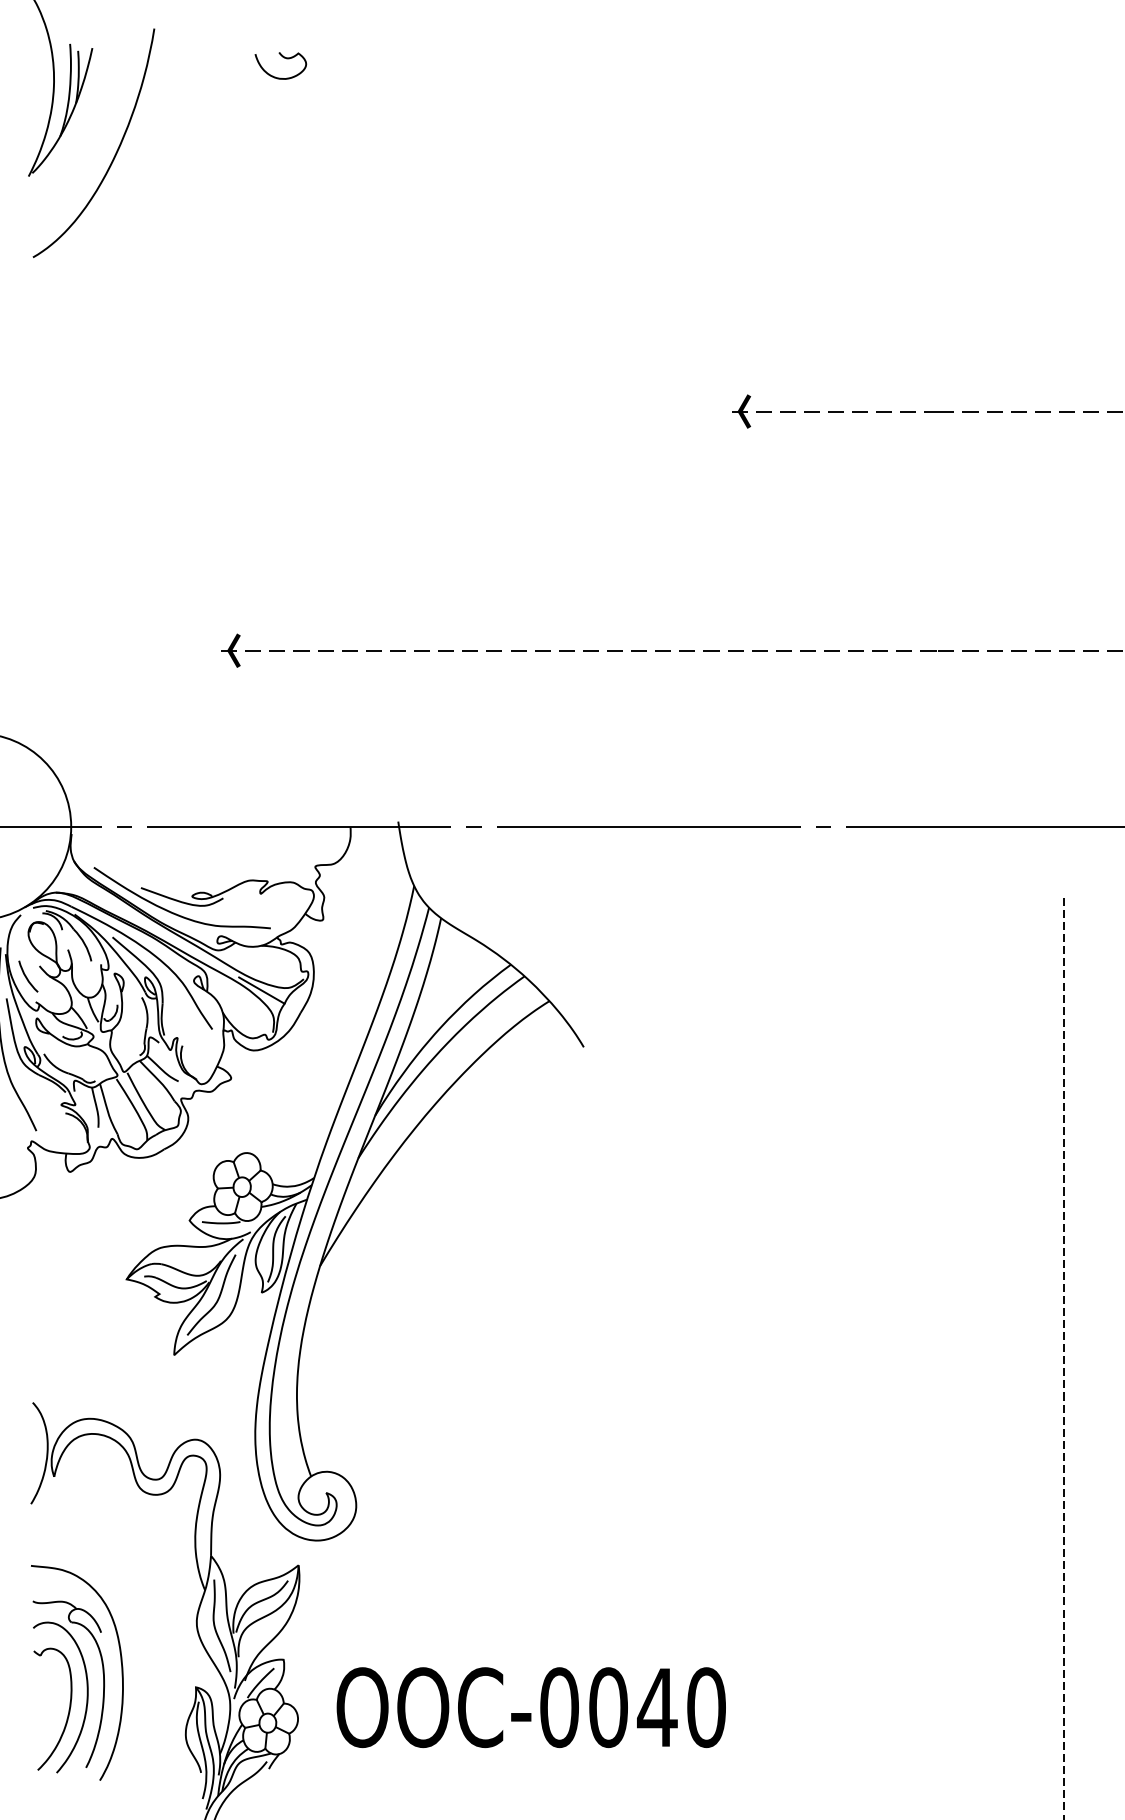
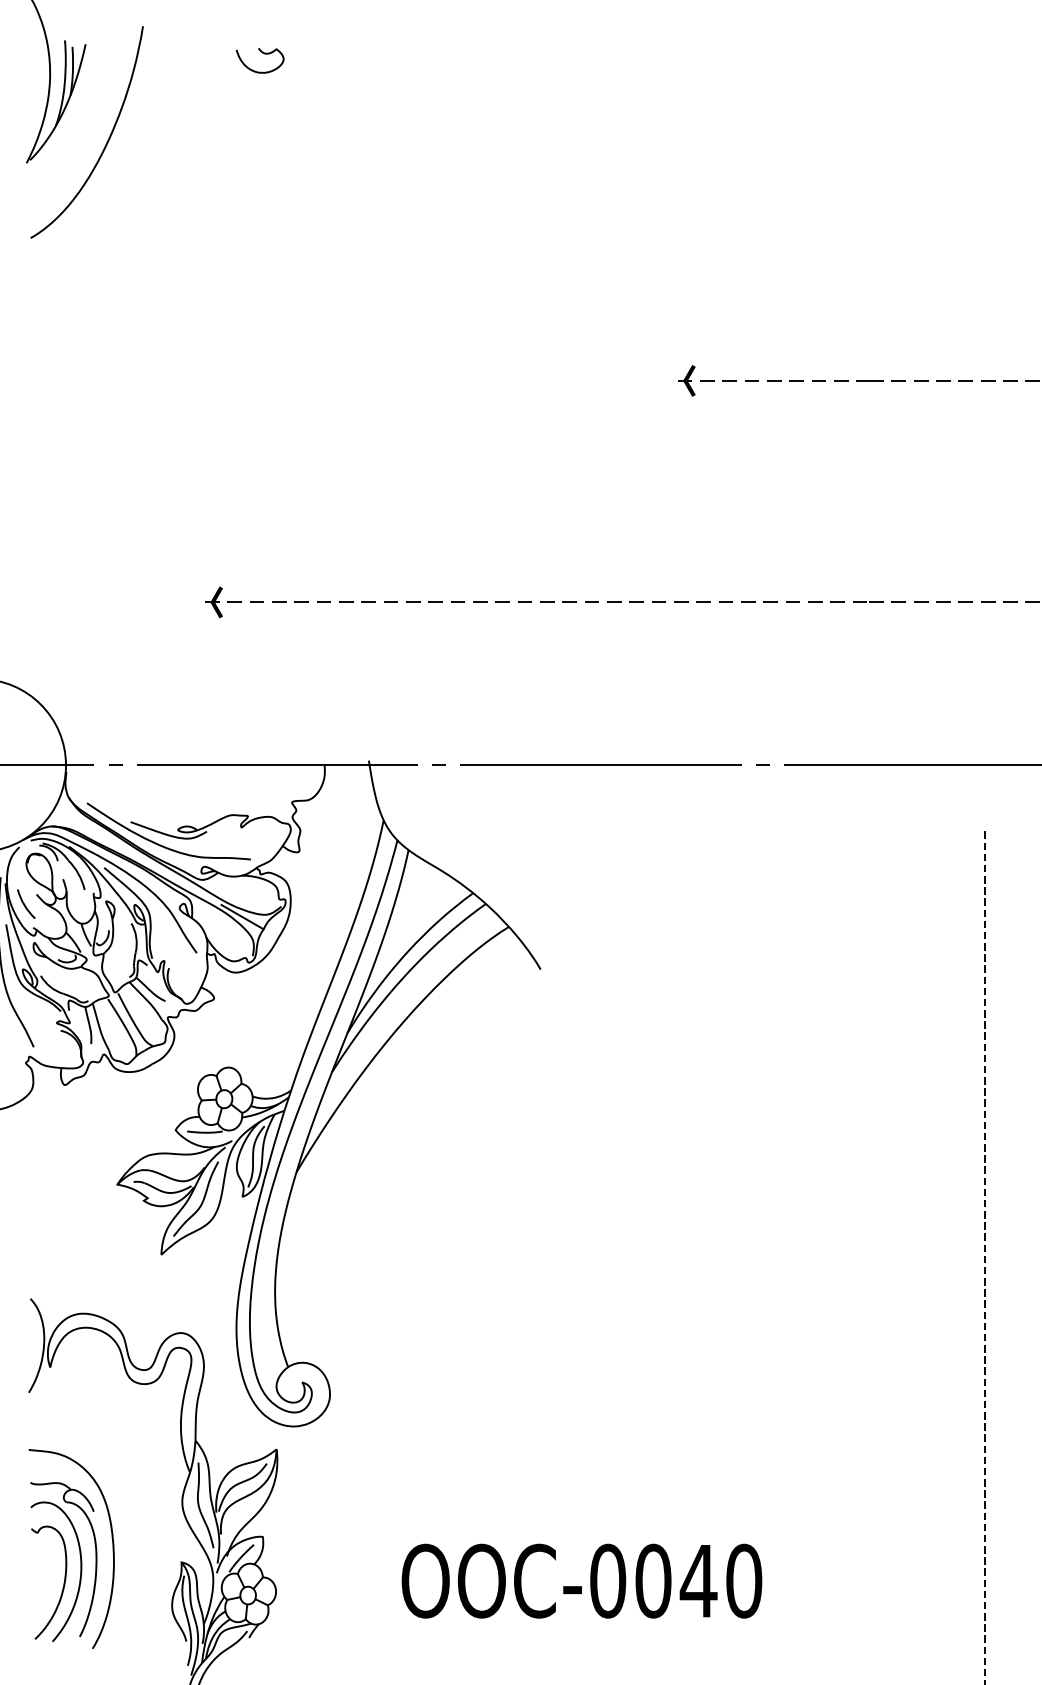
text: (530, 1707) -> (581, 1581), moved

